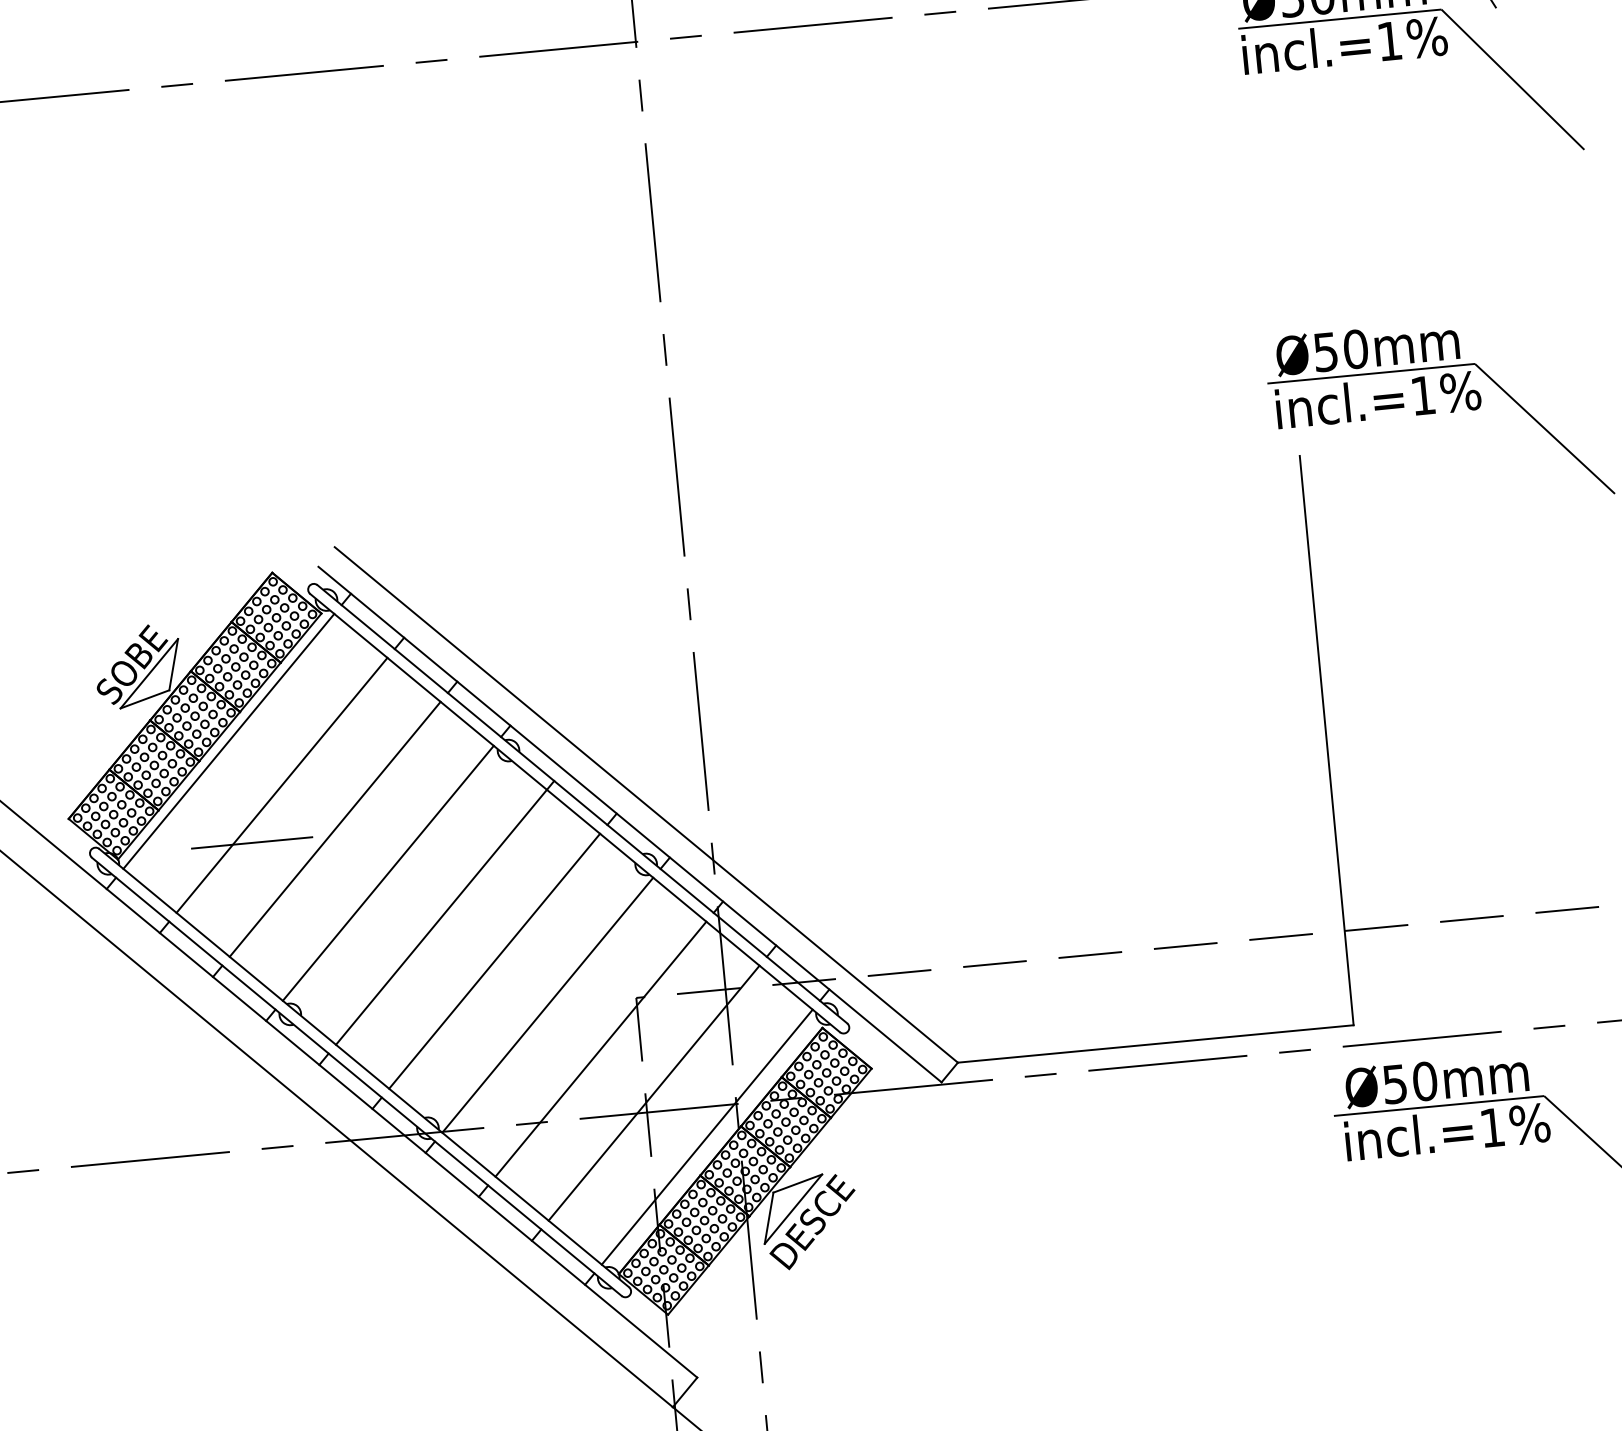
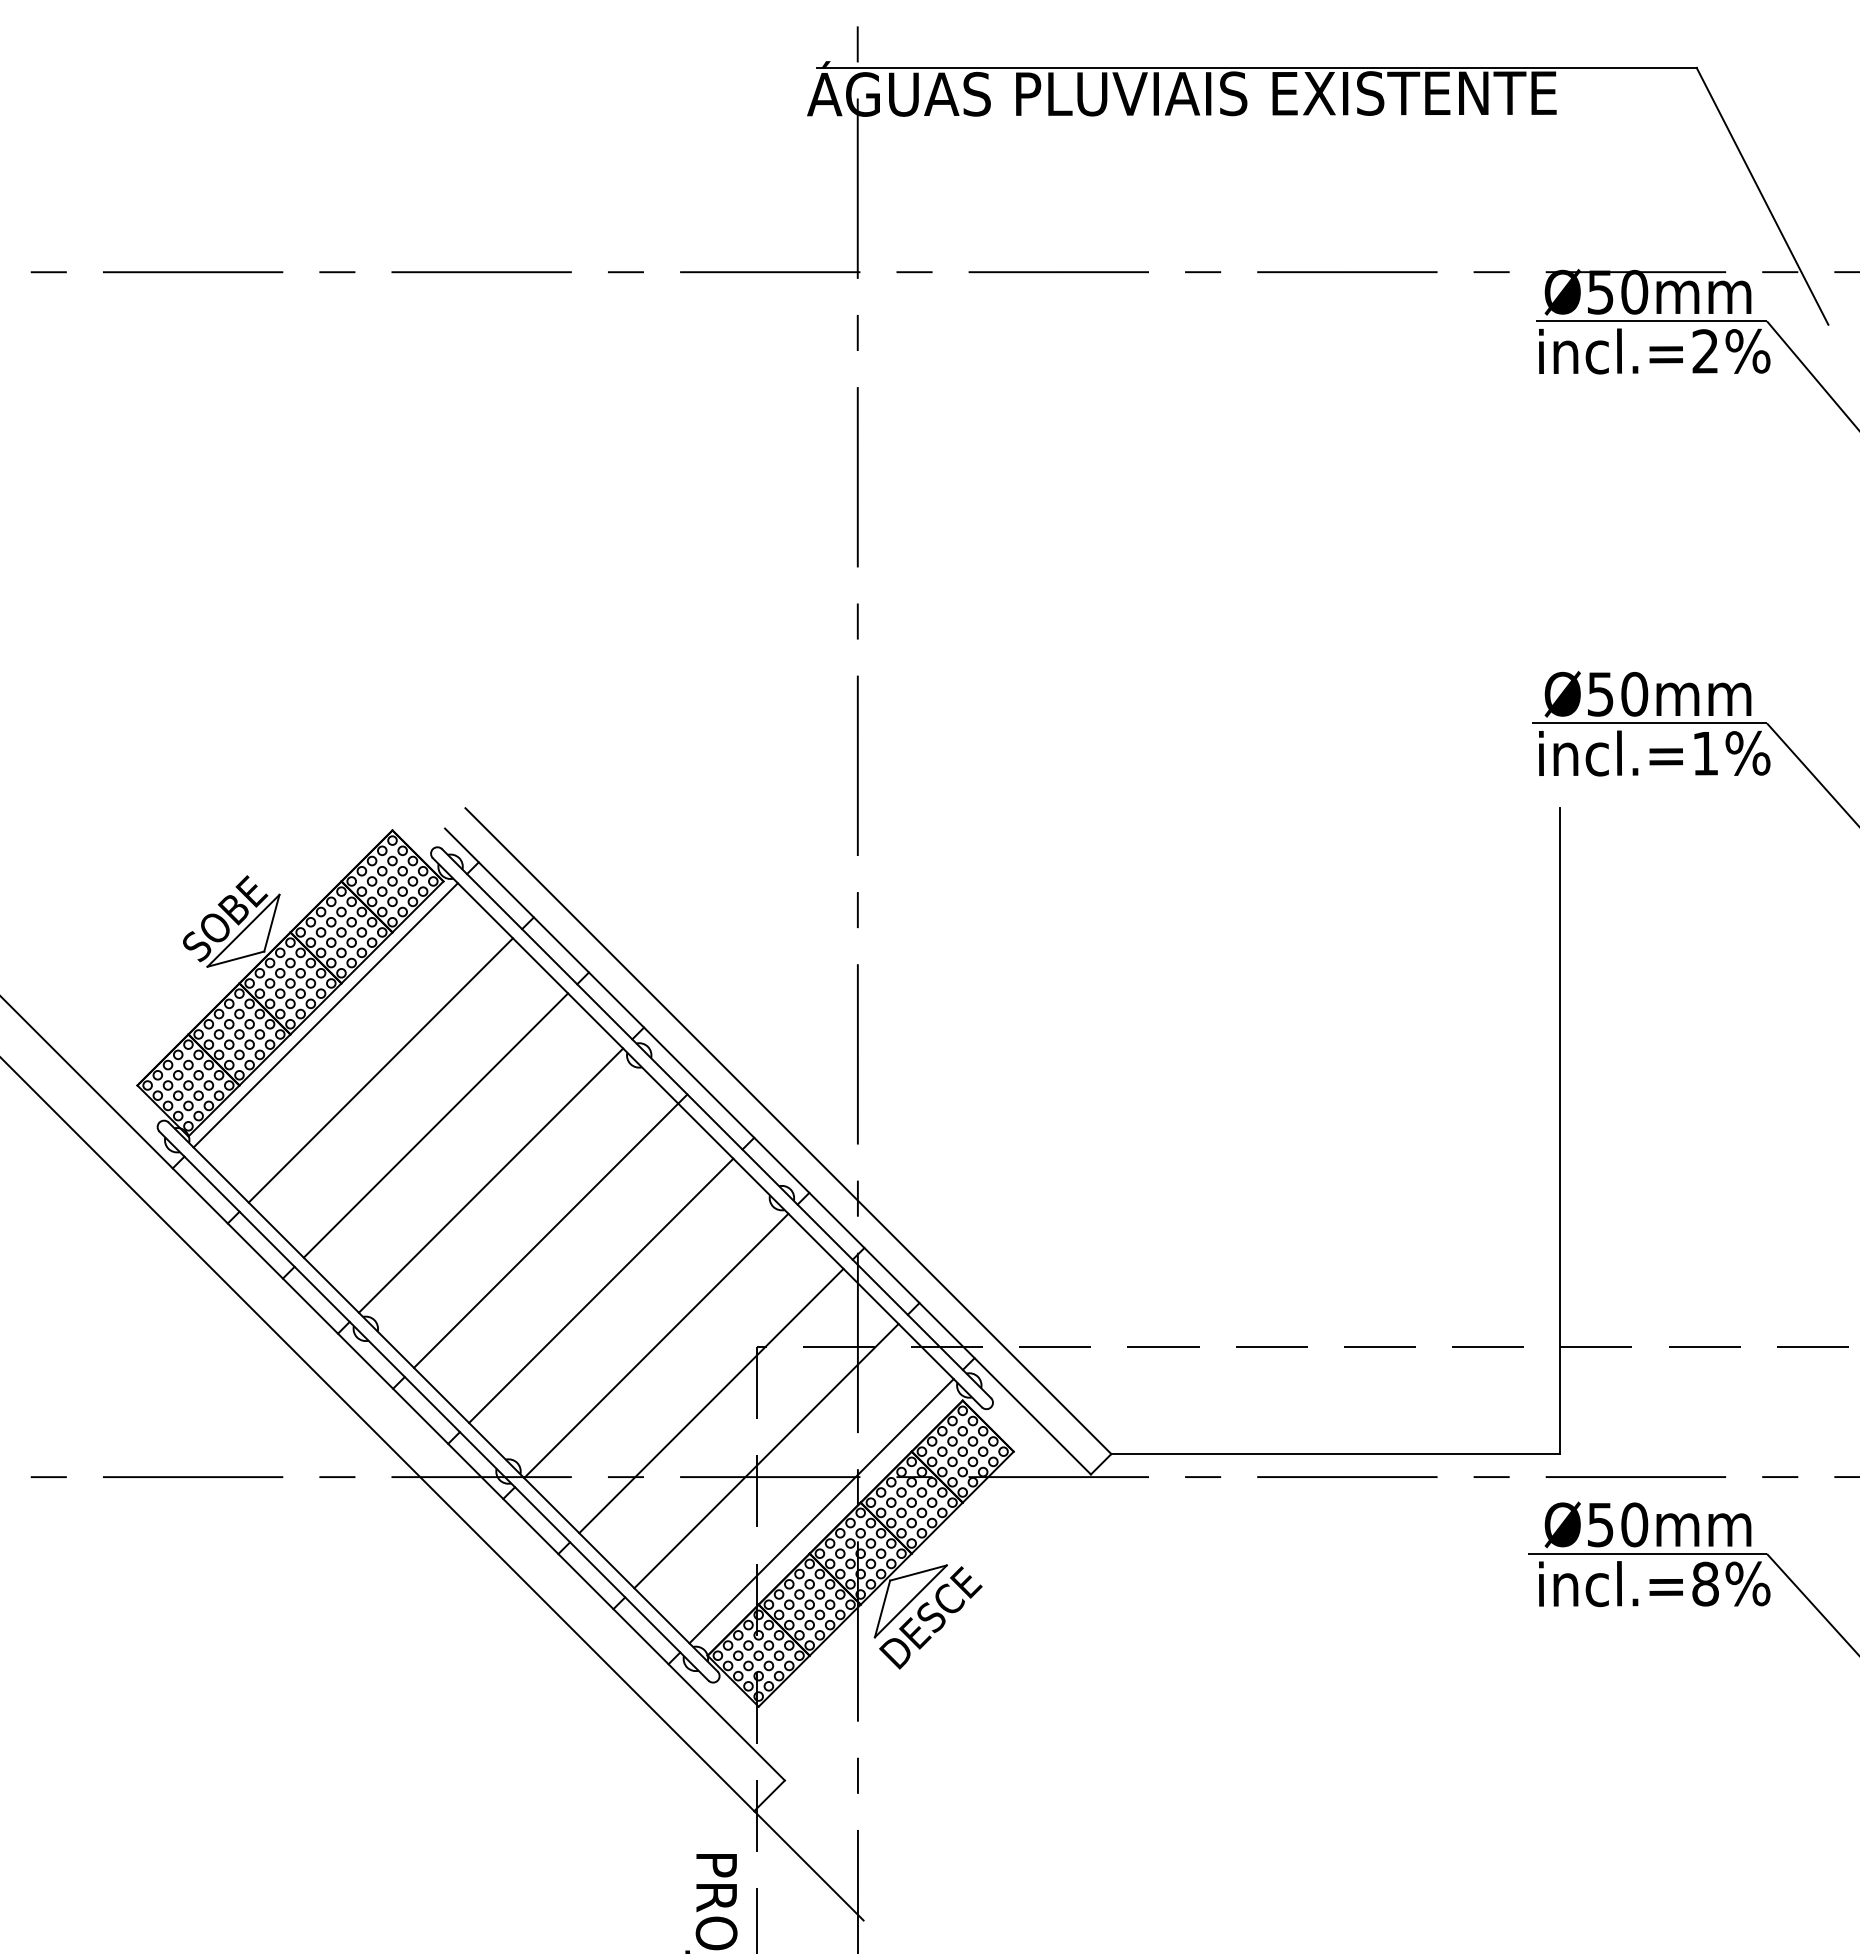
text: (1388, 41) -> (1704, 351), incl.=1%%% -> incl.=2%%%
line: (251, 842) -> (340, 1131), removed
text: (1492, 1127) -> (1705, 1583), incl.=1%%% -> incl.=8%%%

